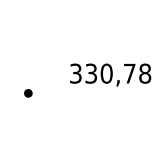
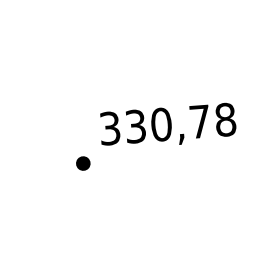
part: (28, 93) -> (83, 163), moved

